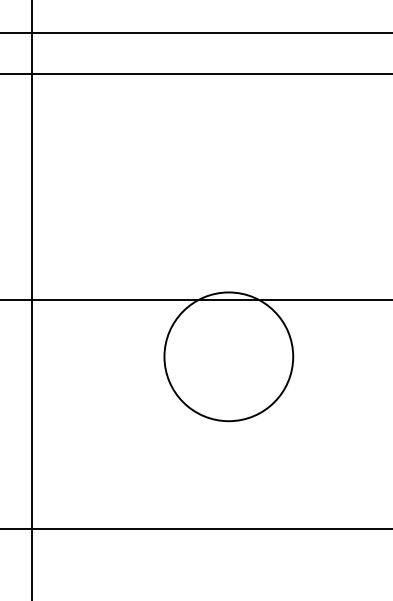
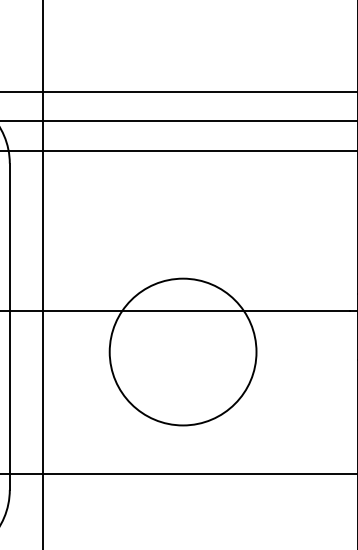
circle: (227, 356) -> (182, 351), size x1.6

